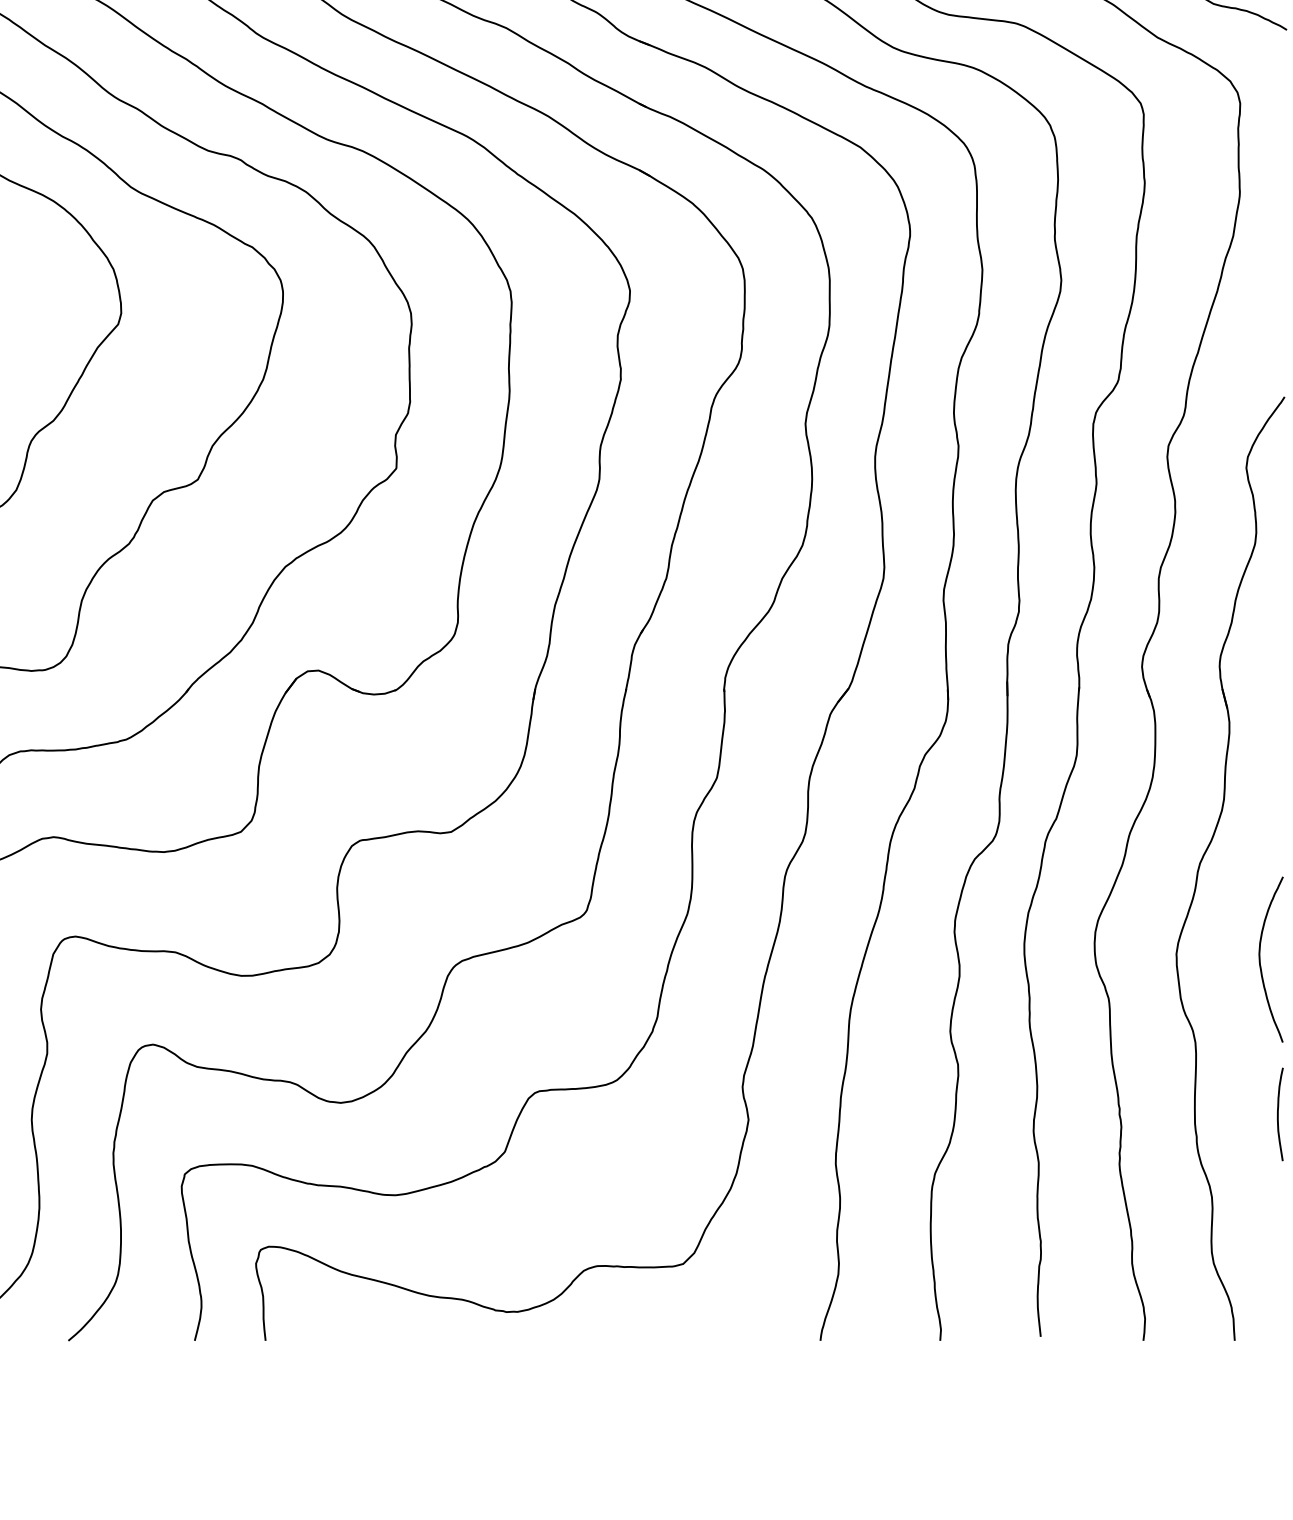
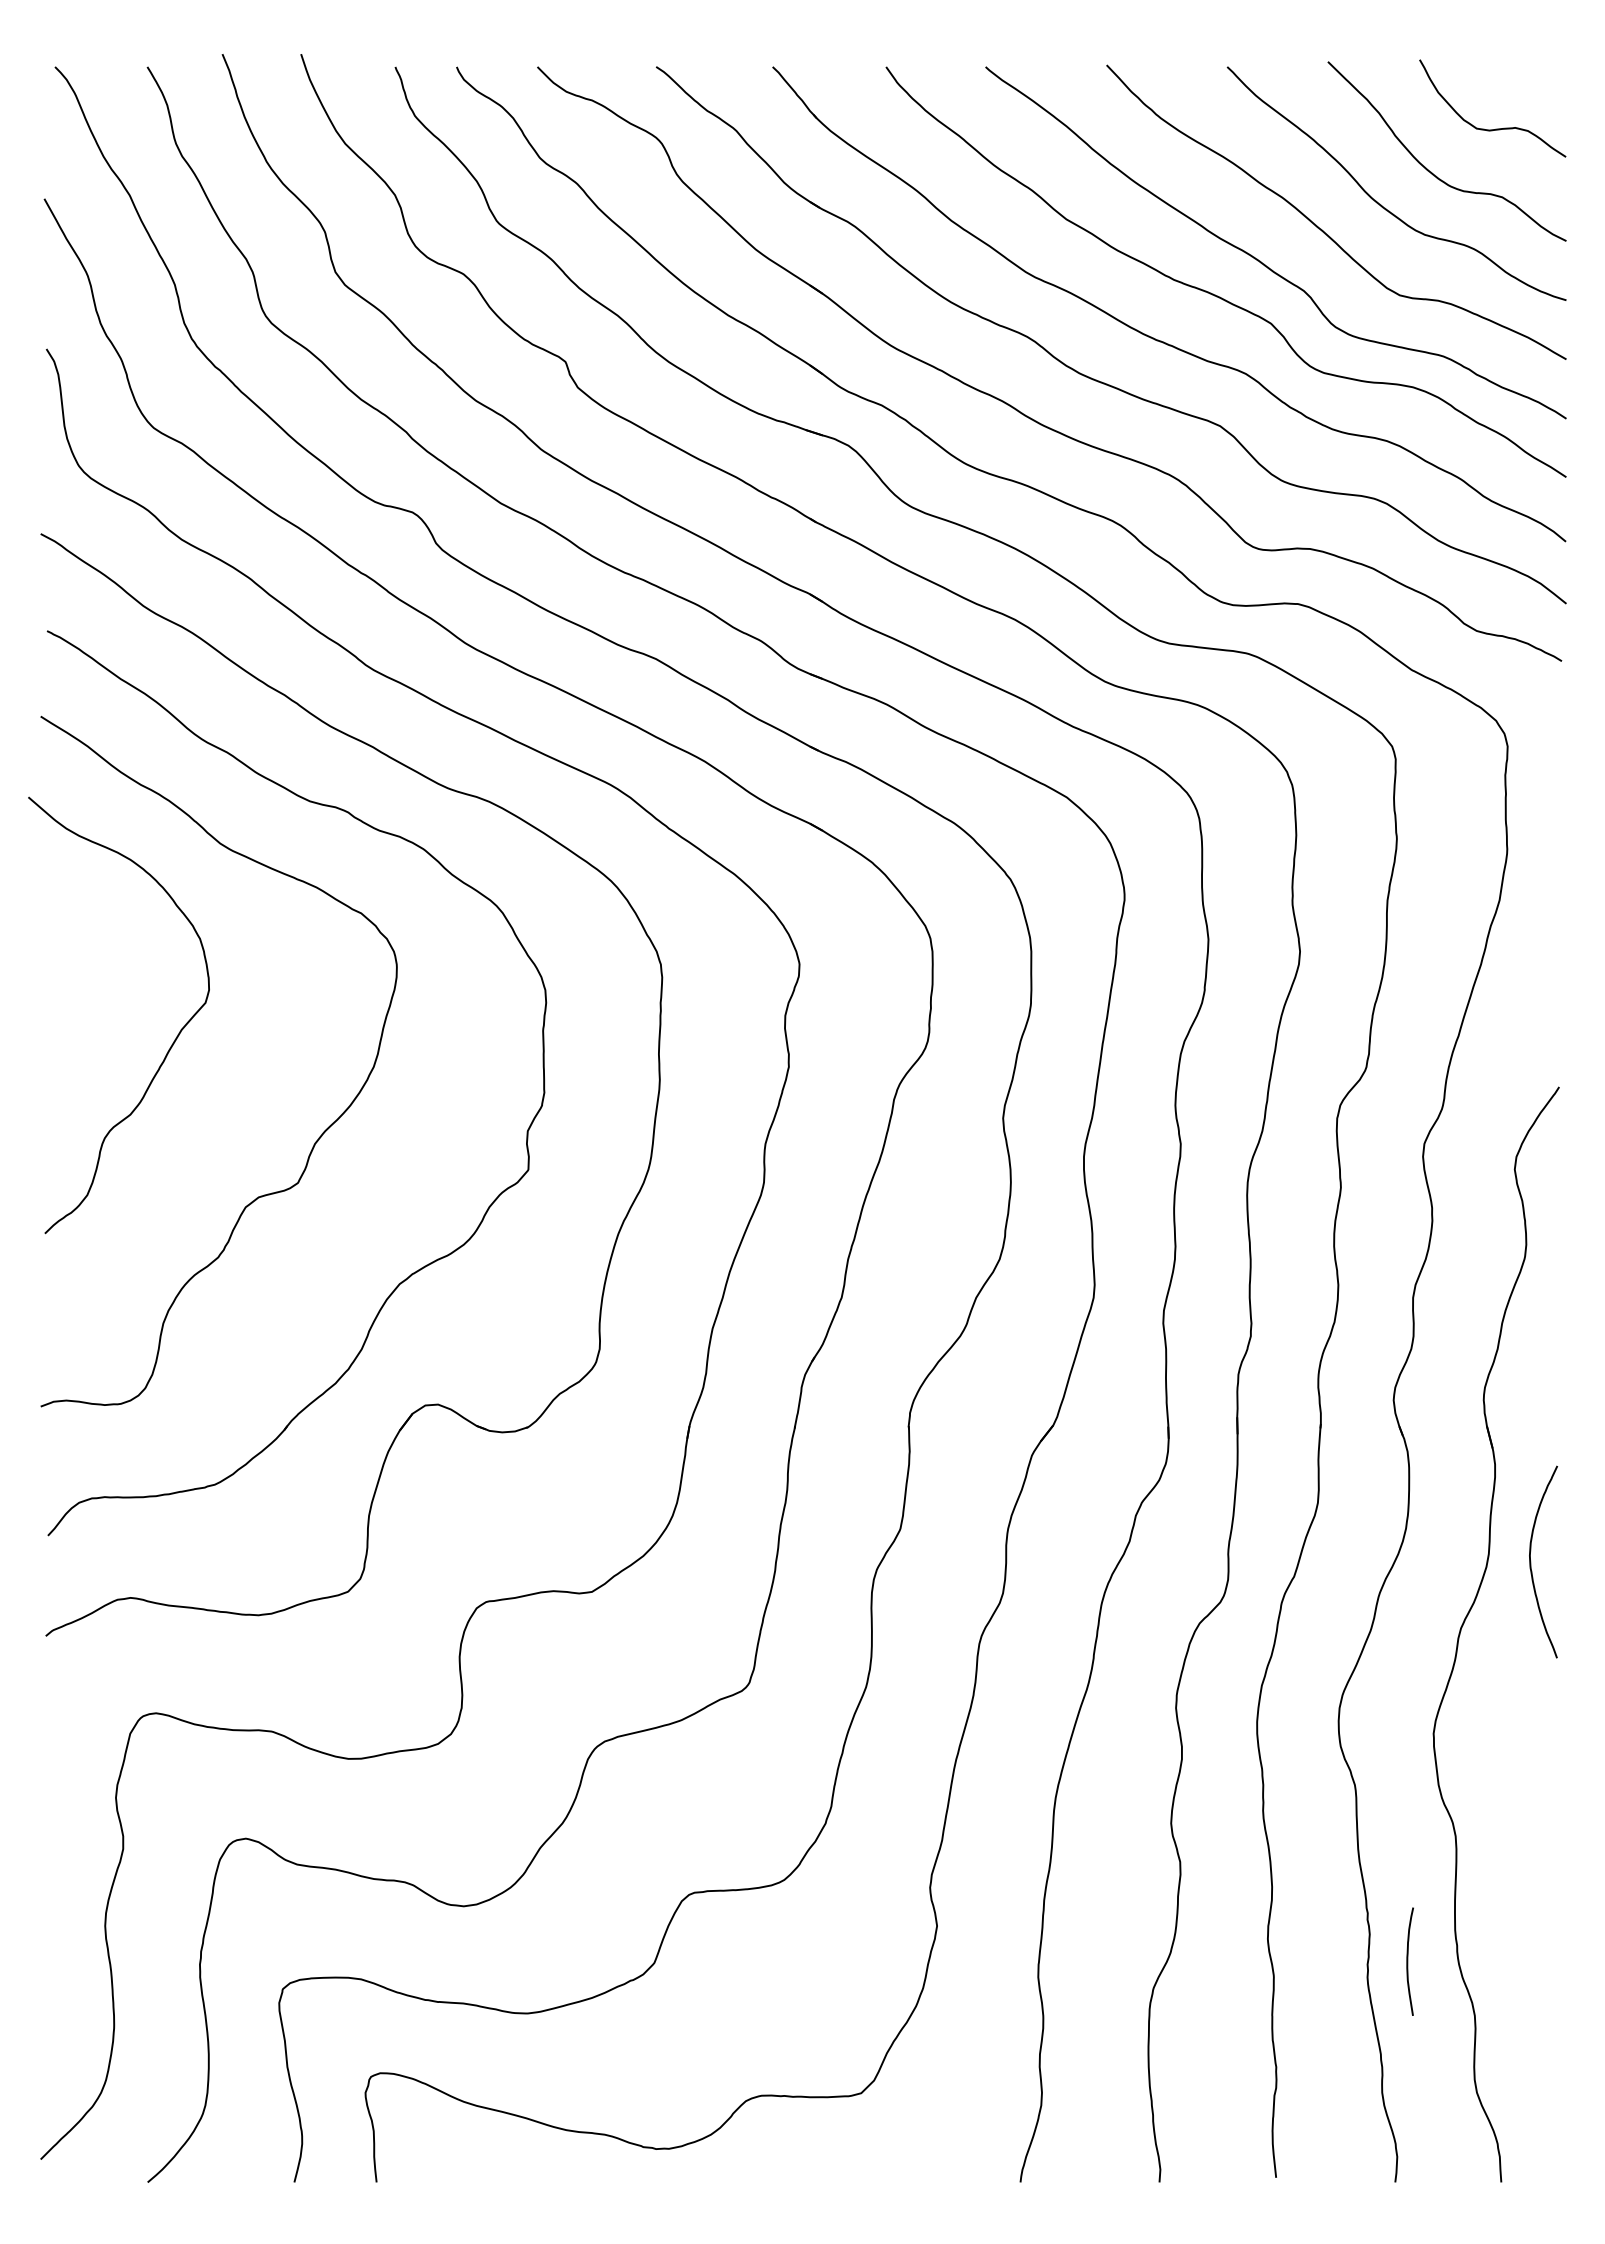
curve: (1260, 959) -> (1531, 1561), moved
curve: (1278, 1114) -> (1408, 1961), moved

